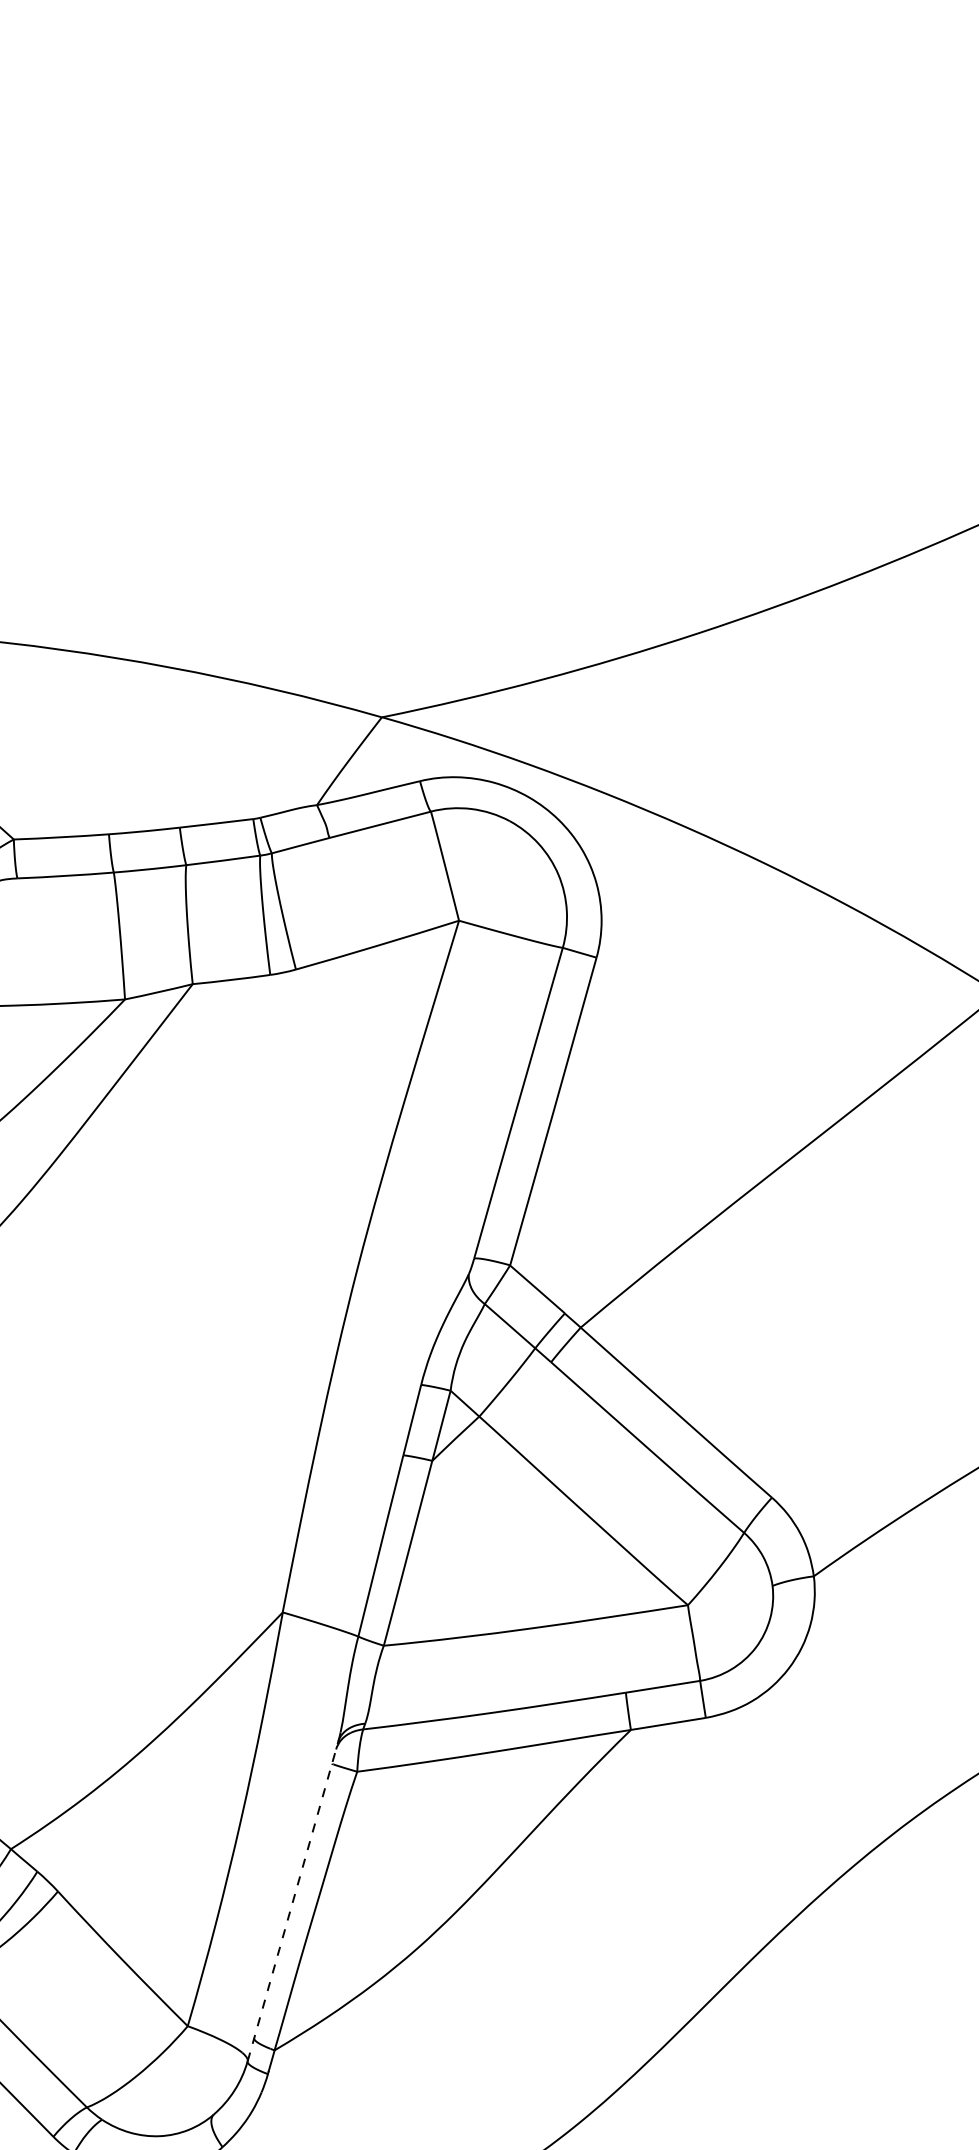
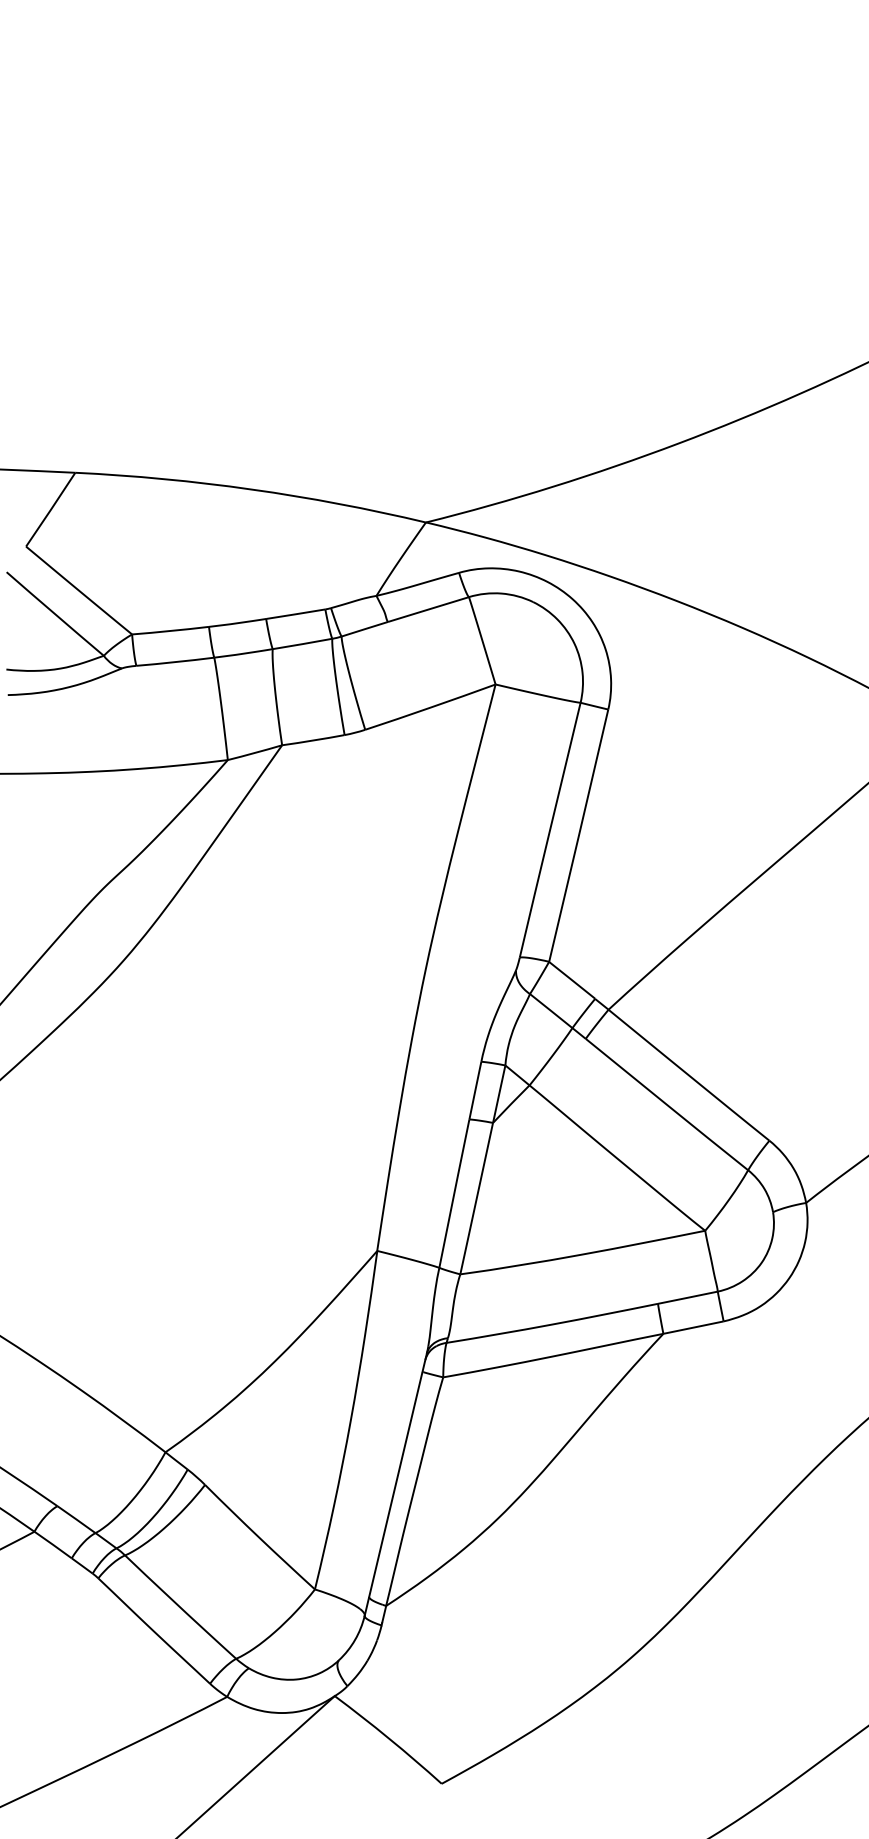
line: (292, 1901) -> (395, 1484), dashed -> solid

